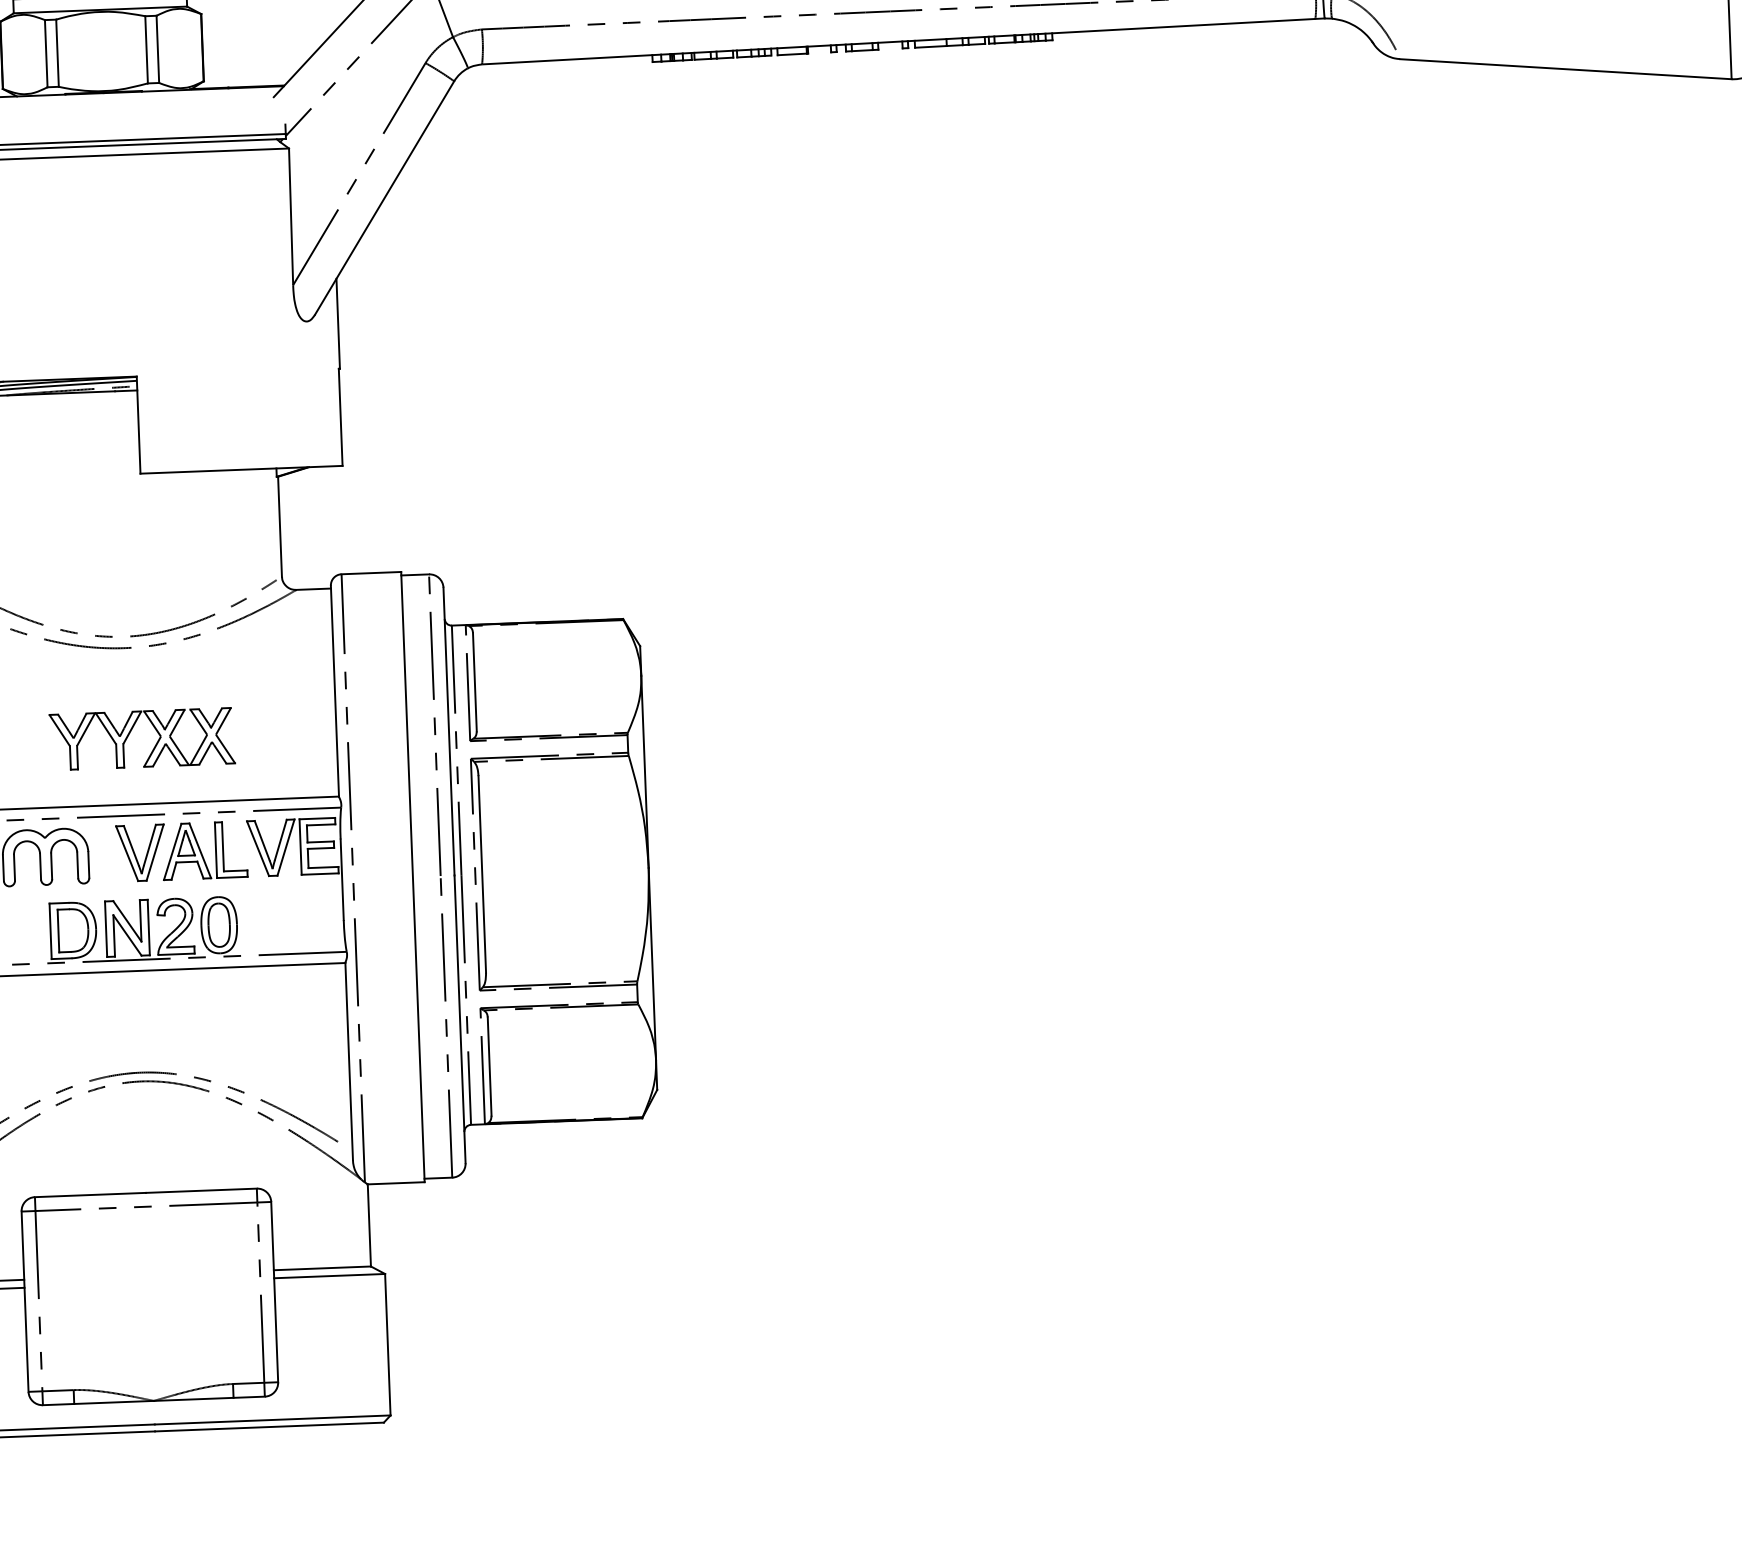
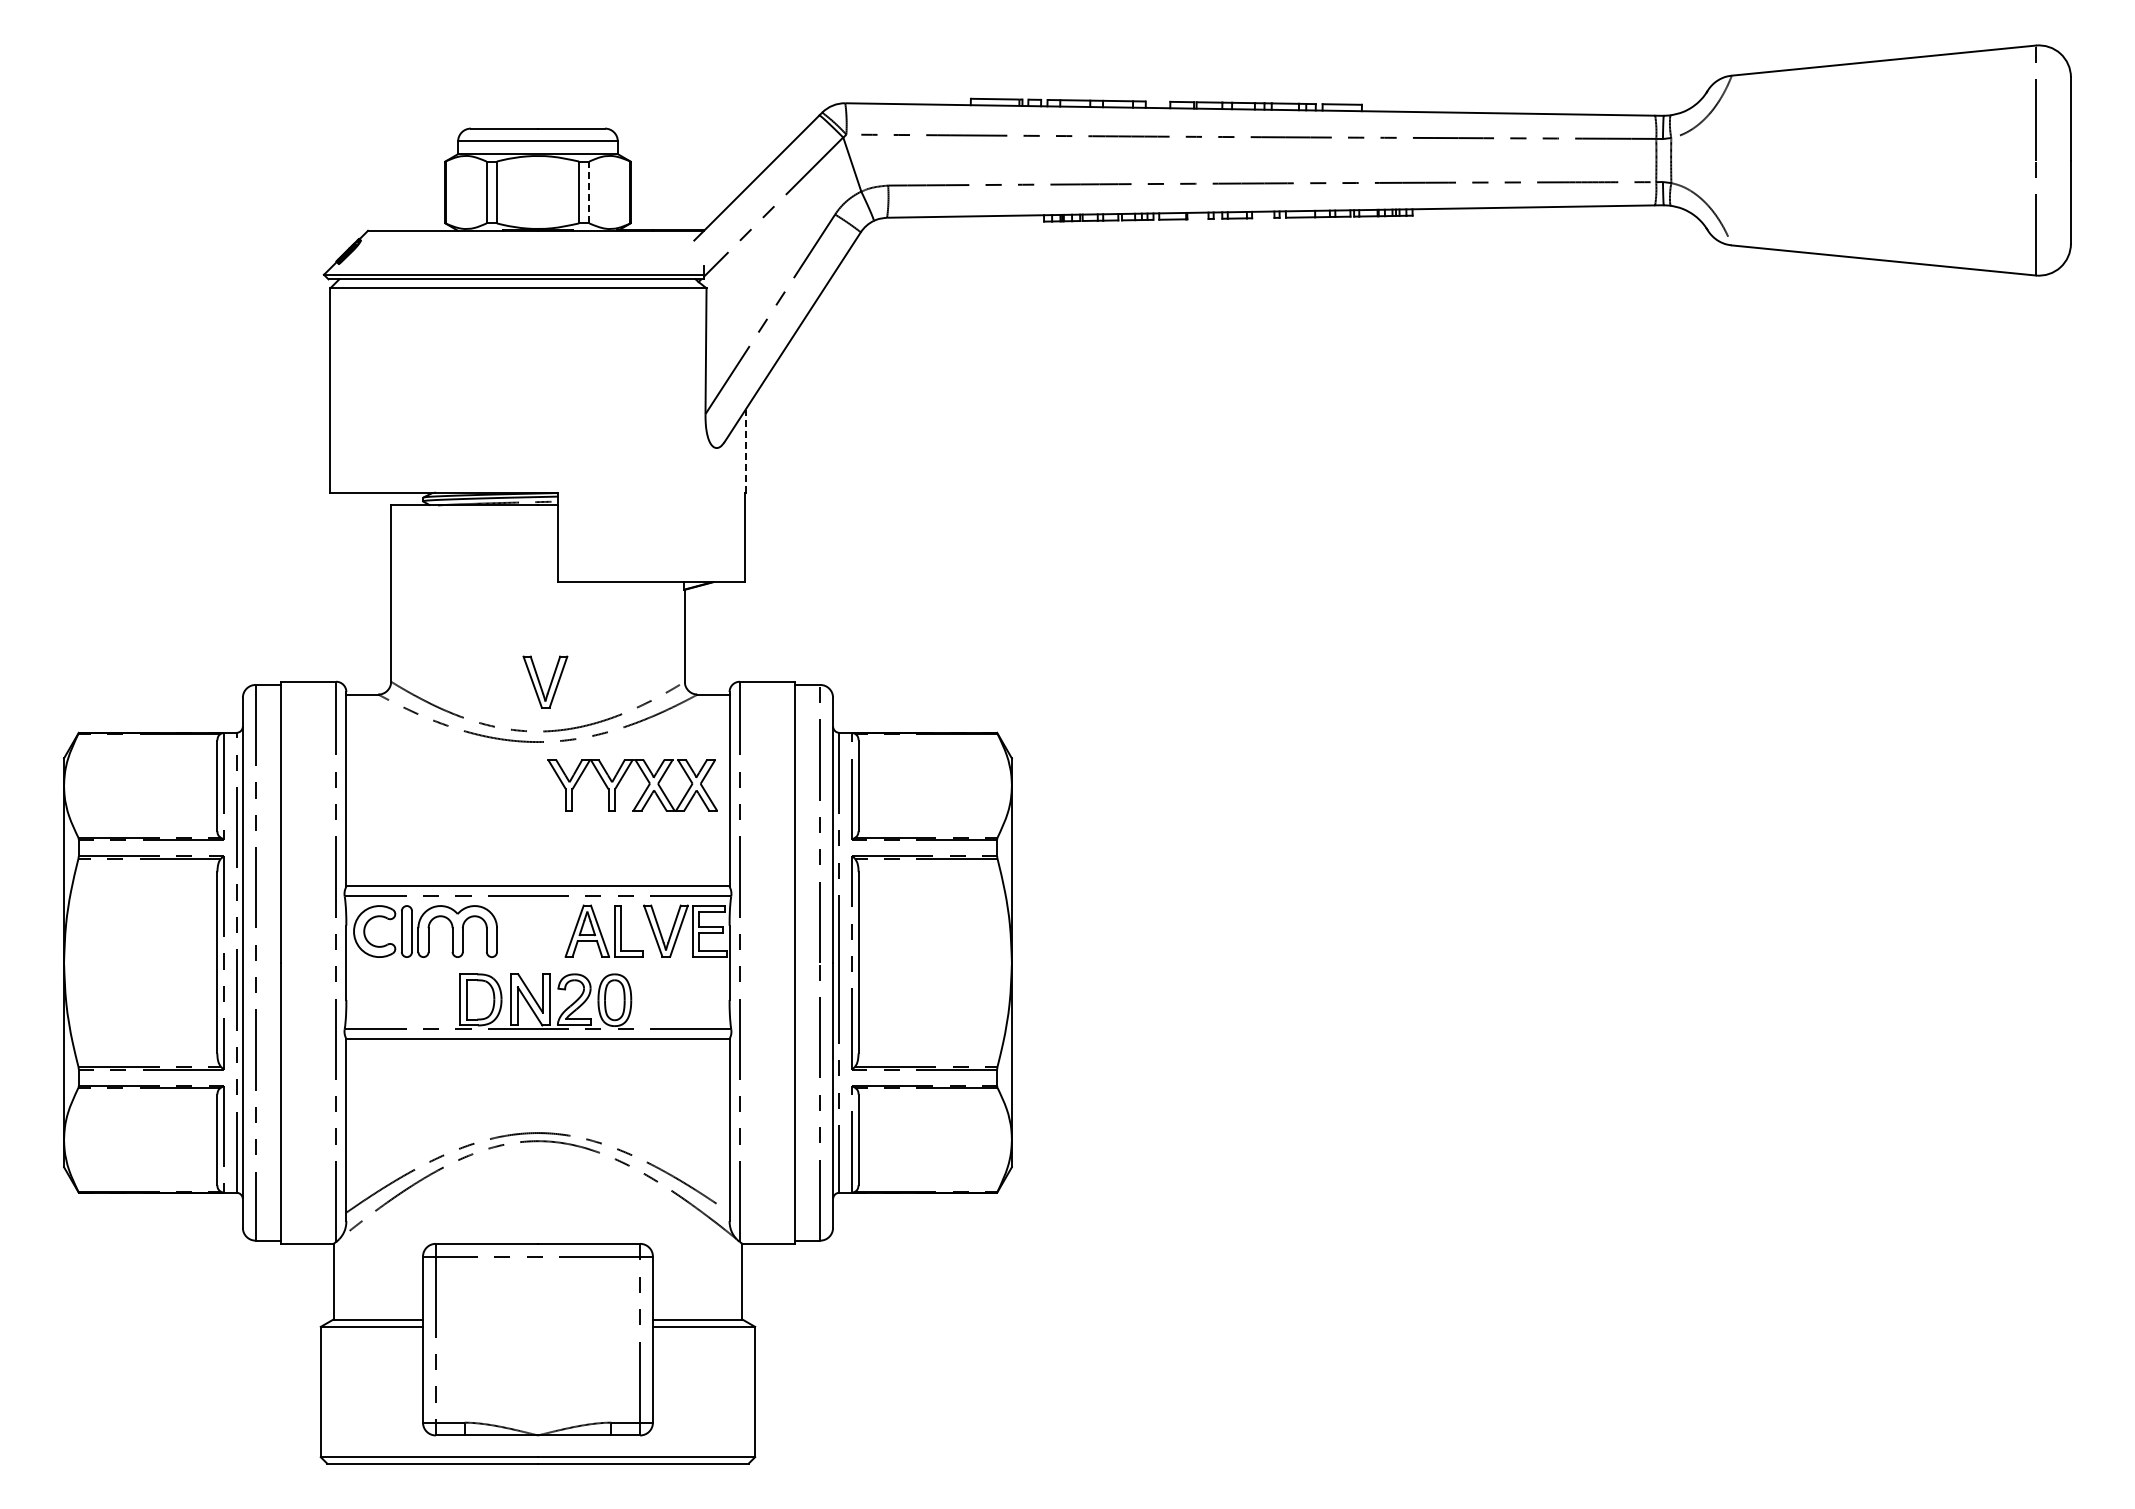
line: (157, 49) -> (589, 192), solid -> dashed
line: (338, 322) -> (745, 450), solid -> dashed
part: (131, 730) -> (623, 777), moved
part: (140, 852) -> (545, 681), moved

